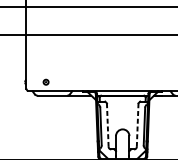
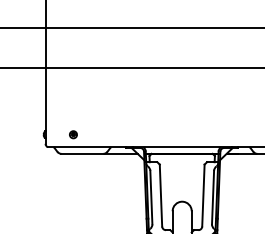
line: (107, 125) -> (160, 195), dashed -> solid
line: (137, 125) -> (203, 195), dashed -> solid

